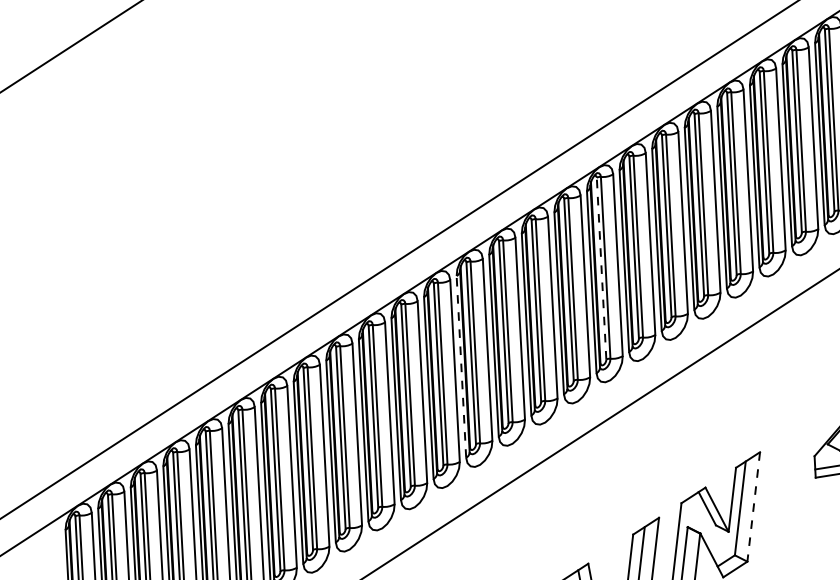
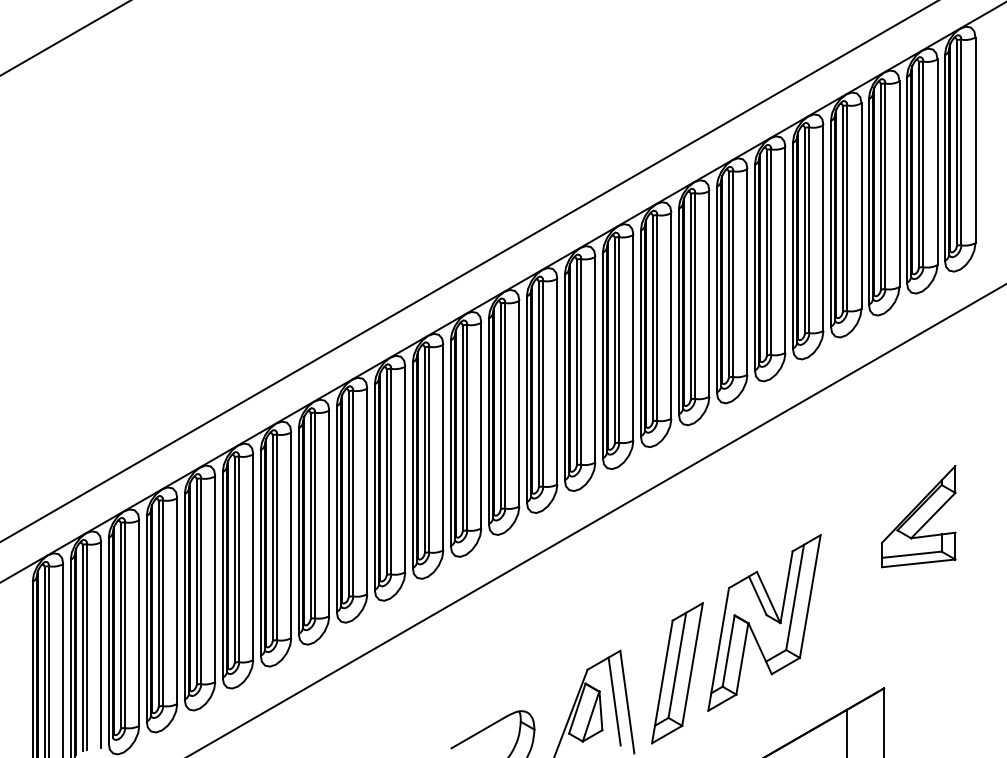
line: (601, 268) -> (652, 318), dashed -> solid
line: (461, 367) -> (488, 421), dashed -> solid
line: (753, 507) -> (810, 597), dashed -> solid

